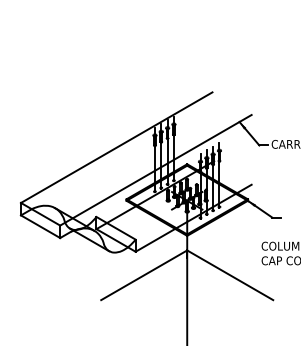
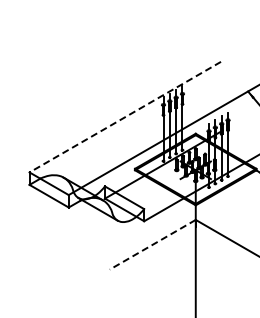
line: (116, 147) -> (125, 116), solid -> dashed
line: (144, 275) -> (153, 244), solid -> dashed

